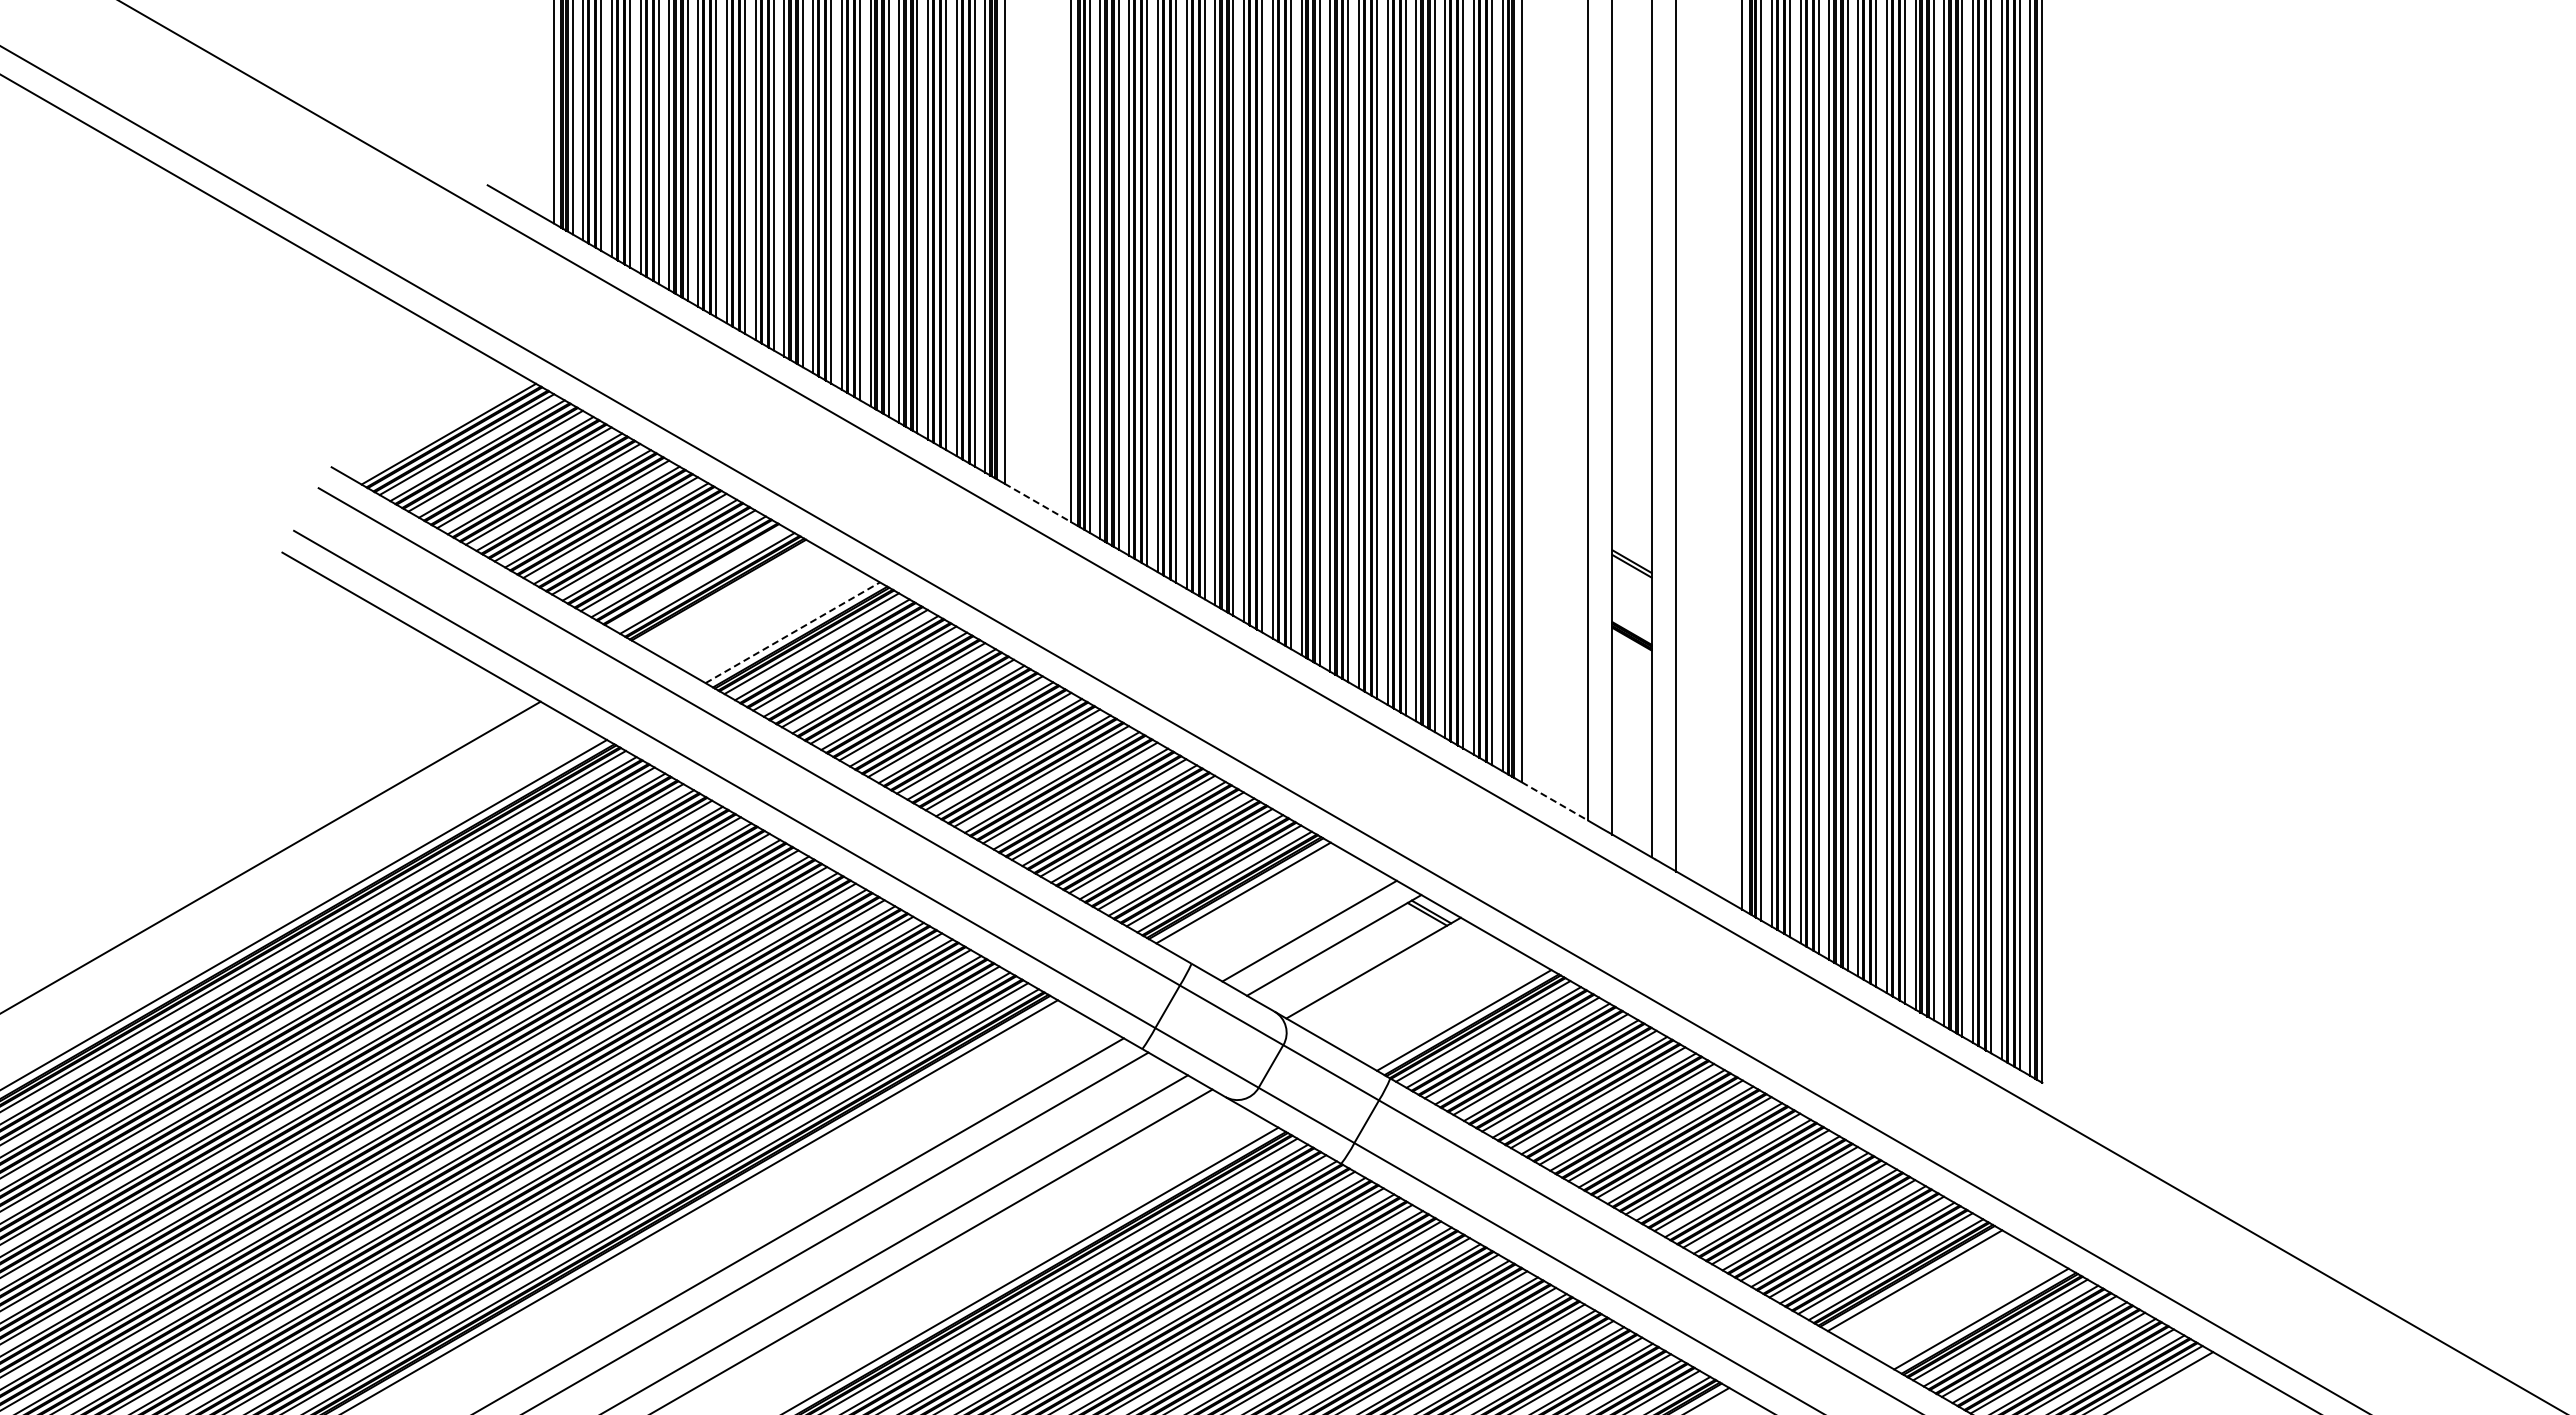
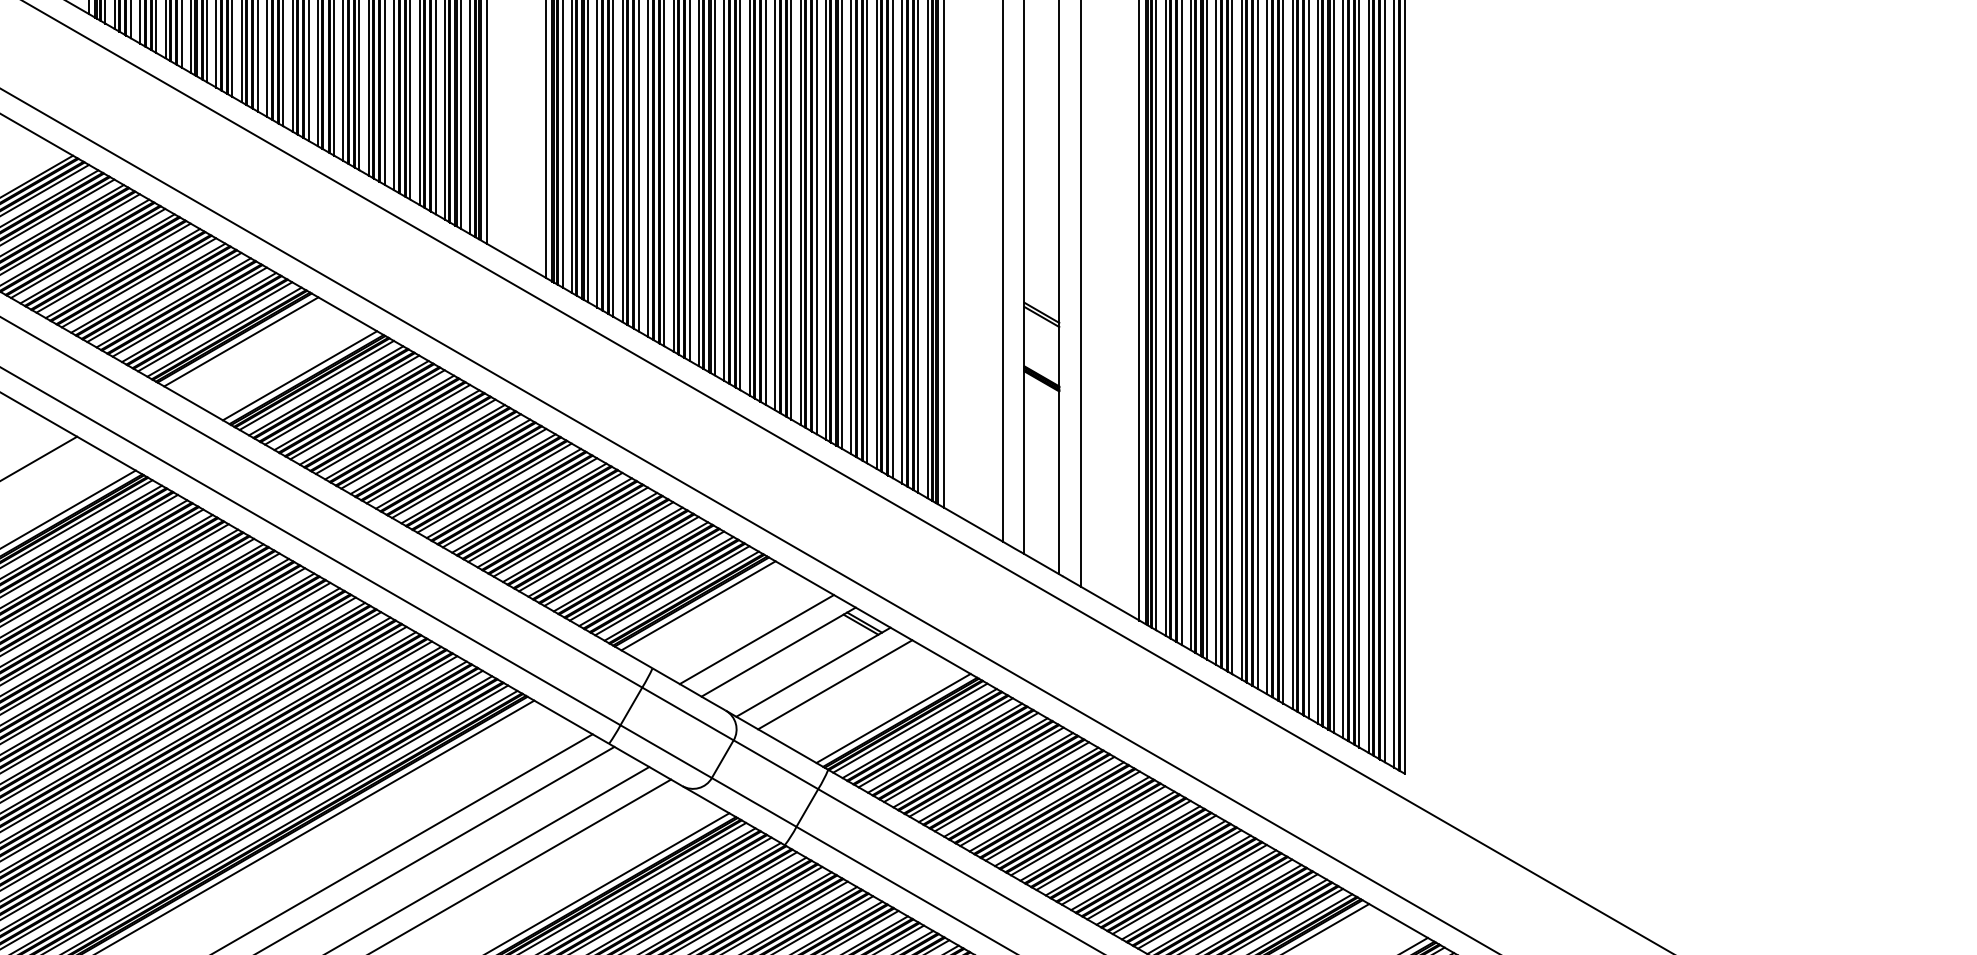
line: (1038, 503) -> (517, 261), dashed -> solid
line: (696, 577) -> (214, 326), added
line: (726, 594) -> (241, 341), added
line: (792, 632) -> (299, 375), dashed -> solid
line: (1555, 801) -> (974, 524), dashed -> solid
line: (1398, 981) -> (835, 684), added

